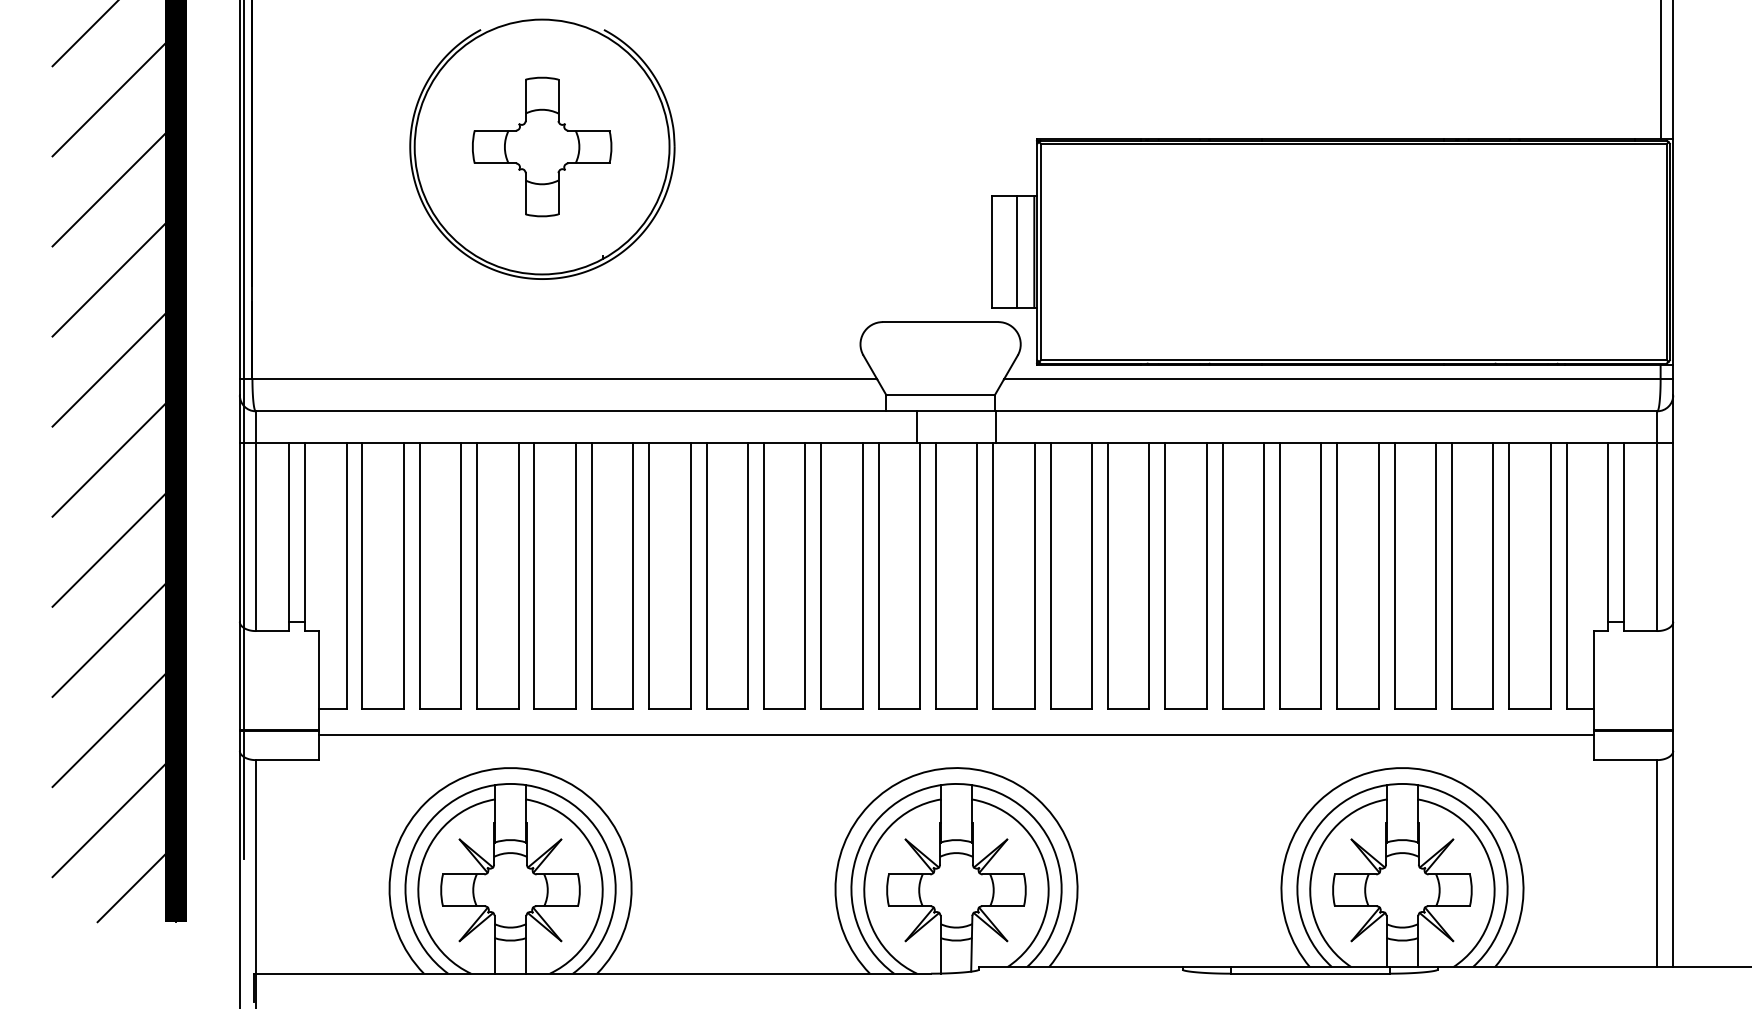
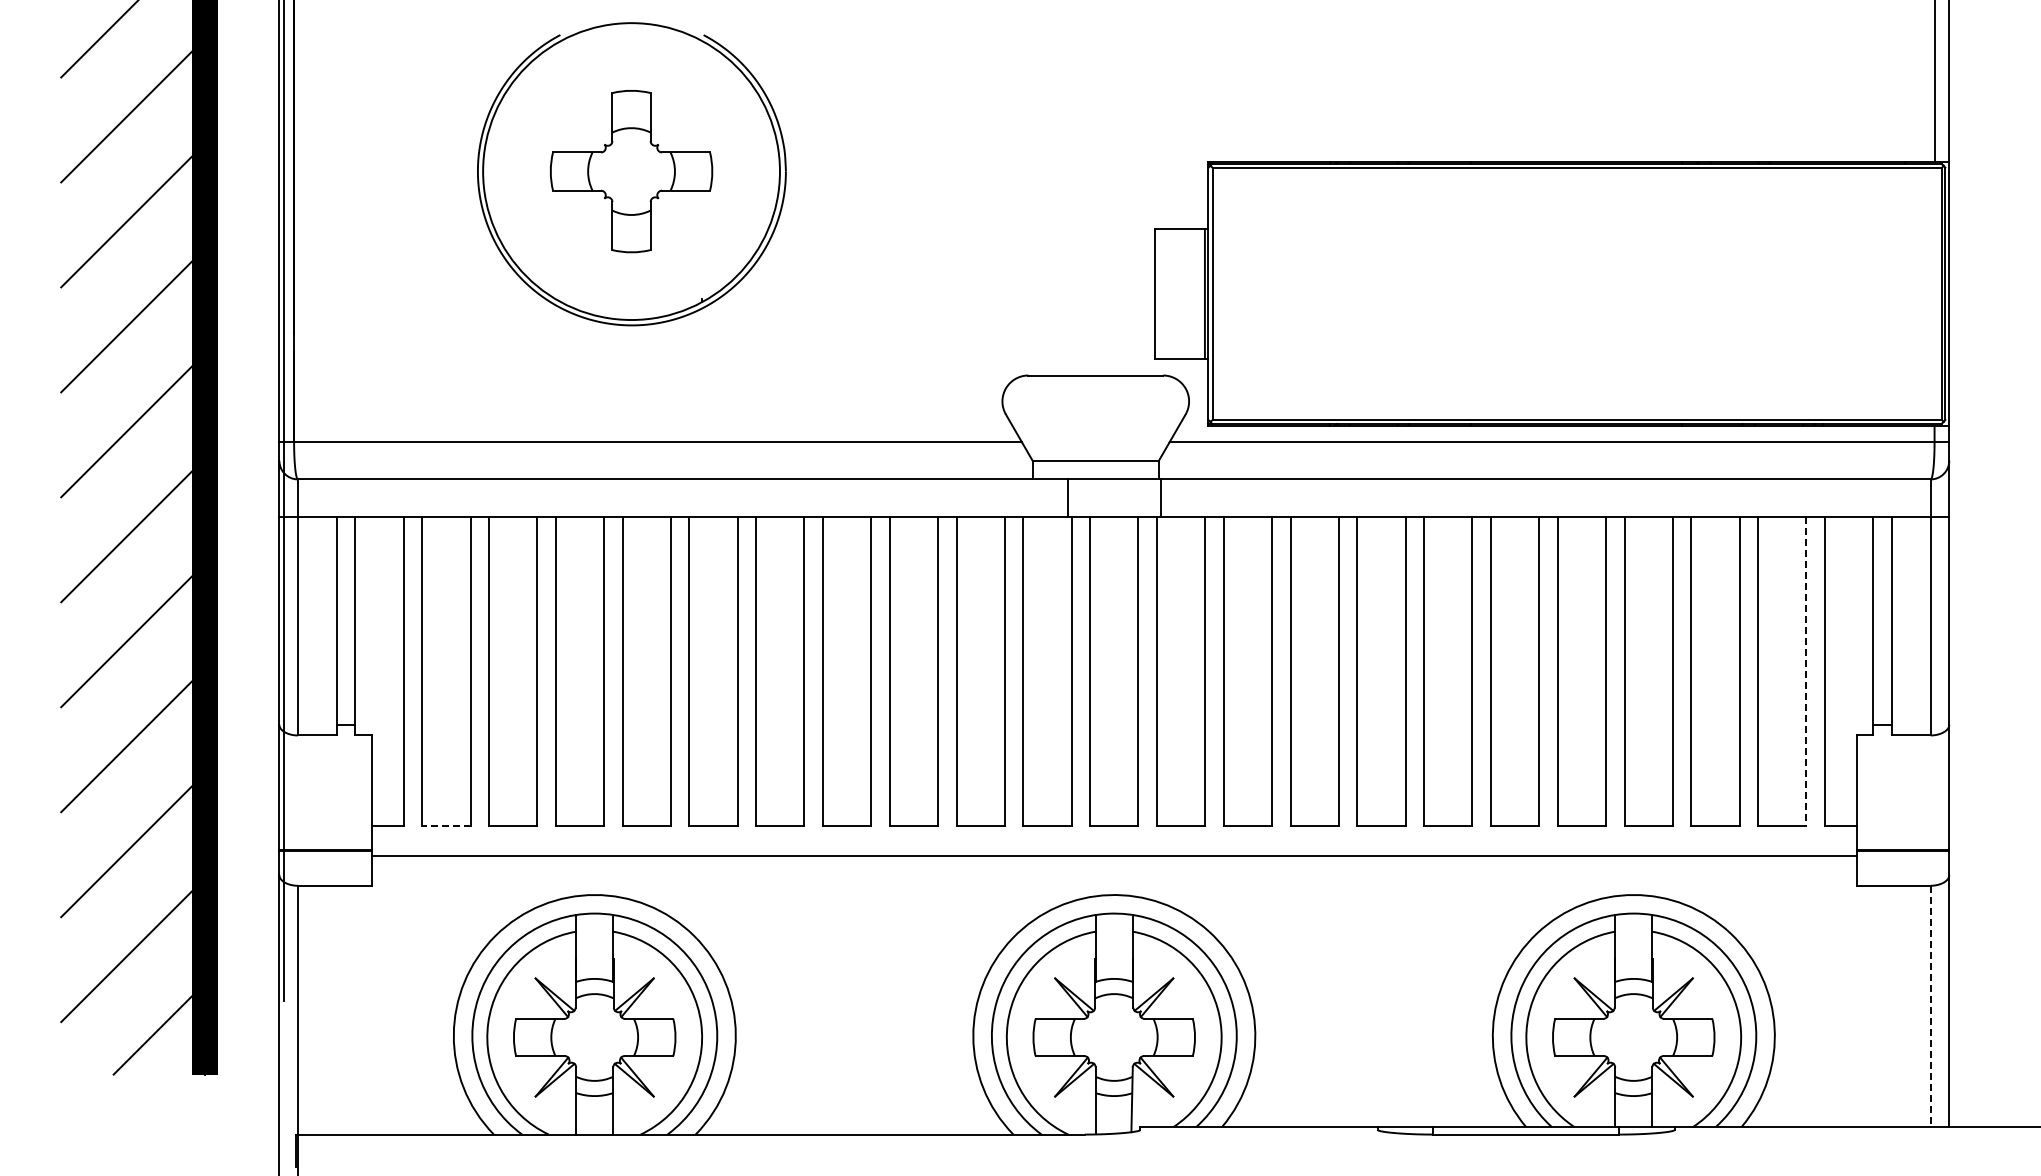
line: (1016, 251) -> (1184, 293), removed
line: (1550, 576) -> (1806, 671), solid -> dashed
line: (382, 709) -> (445, 826), solid -> dashed
line: (1657, 863) -> (1930, 1006), solid -> dashed

